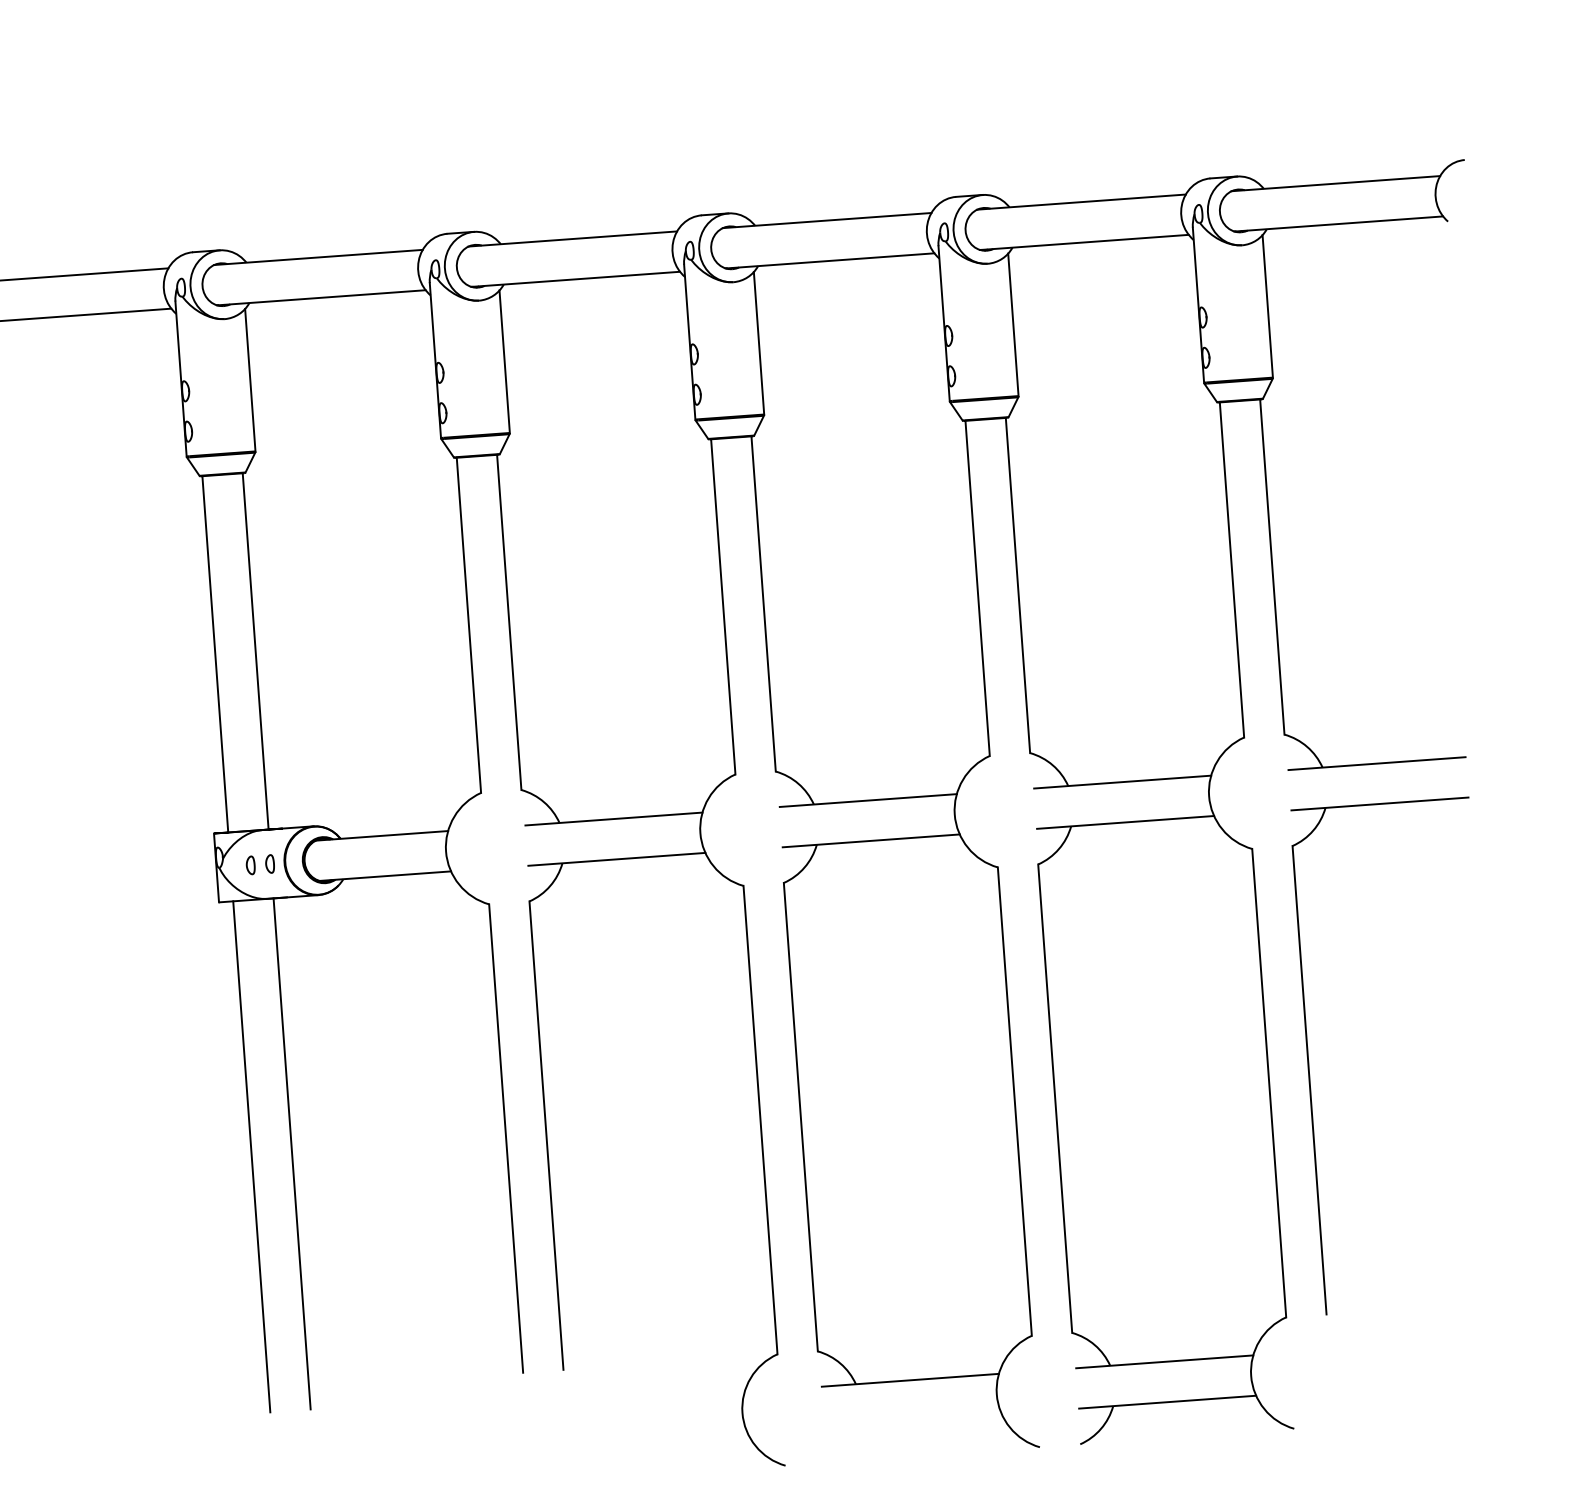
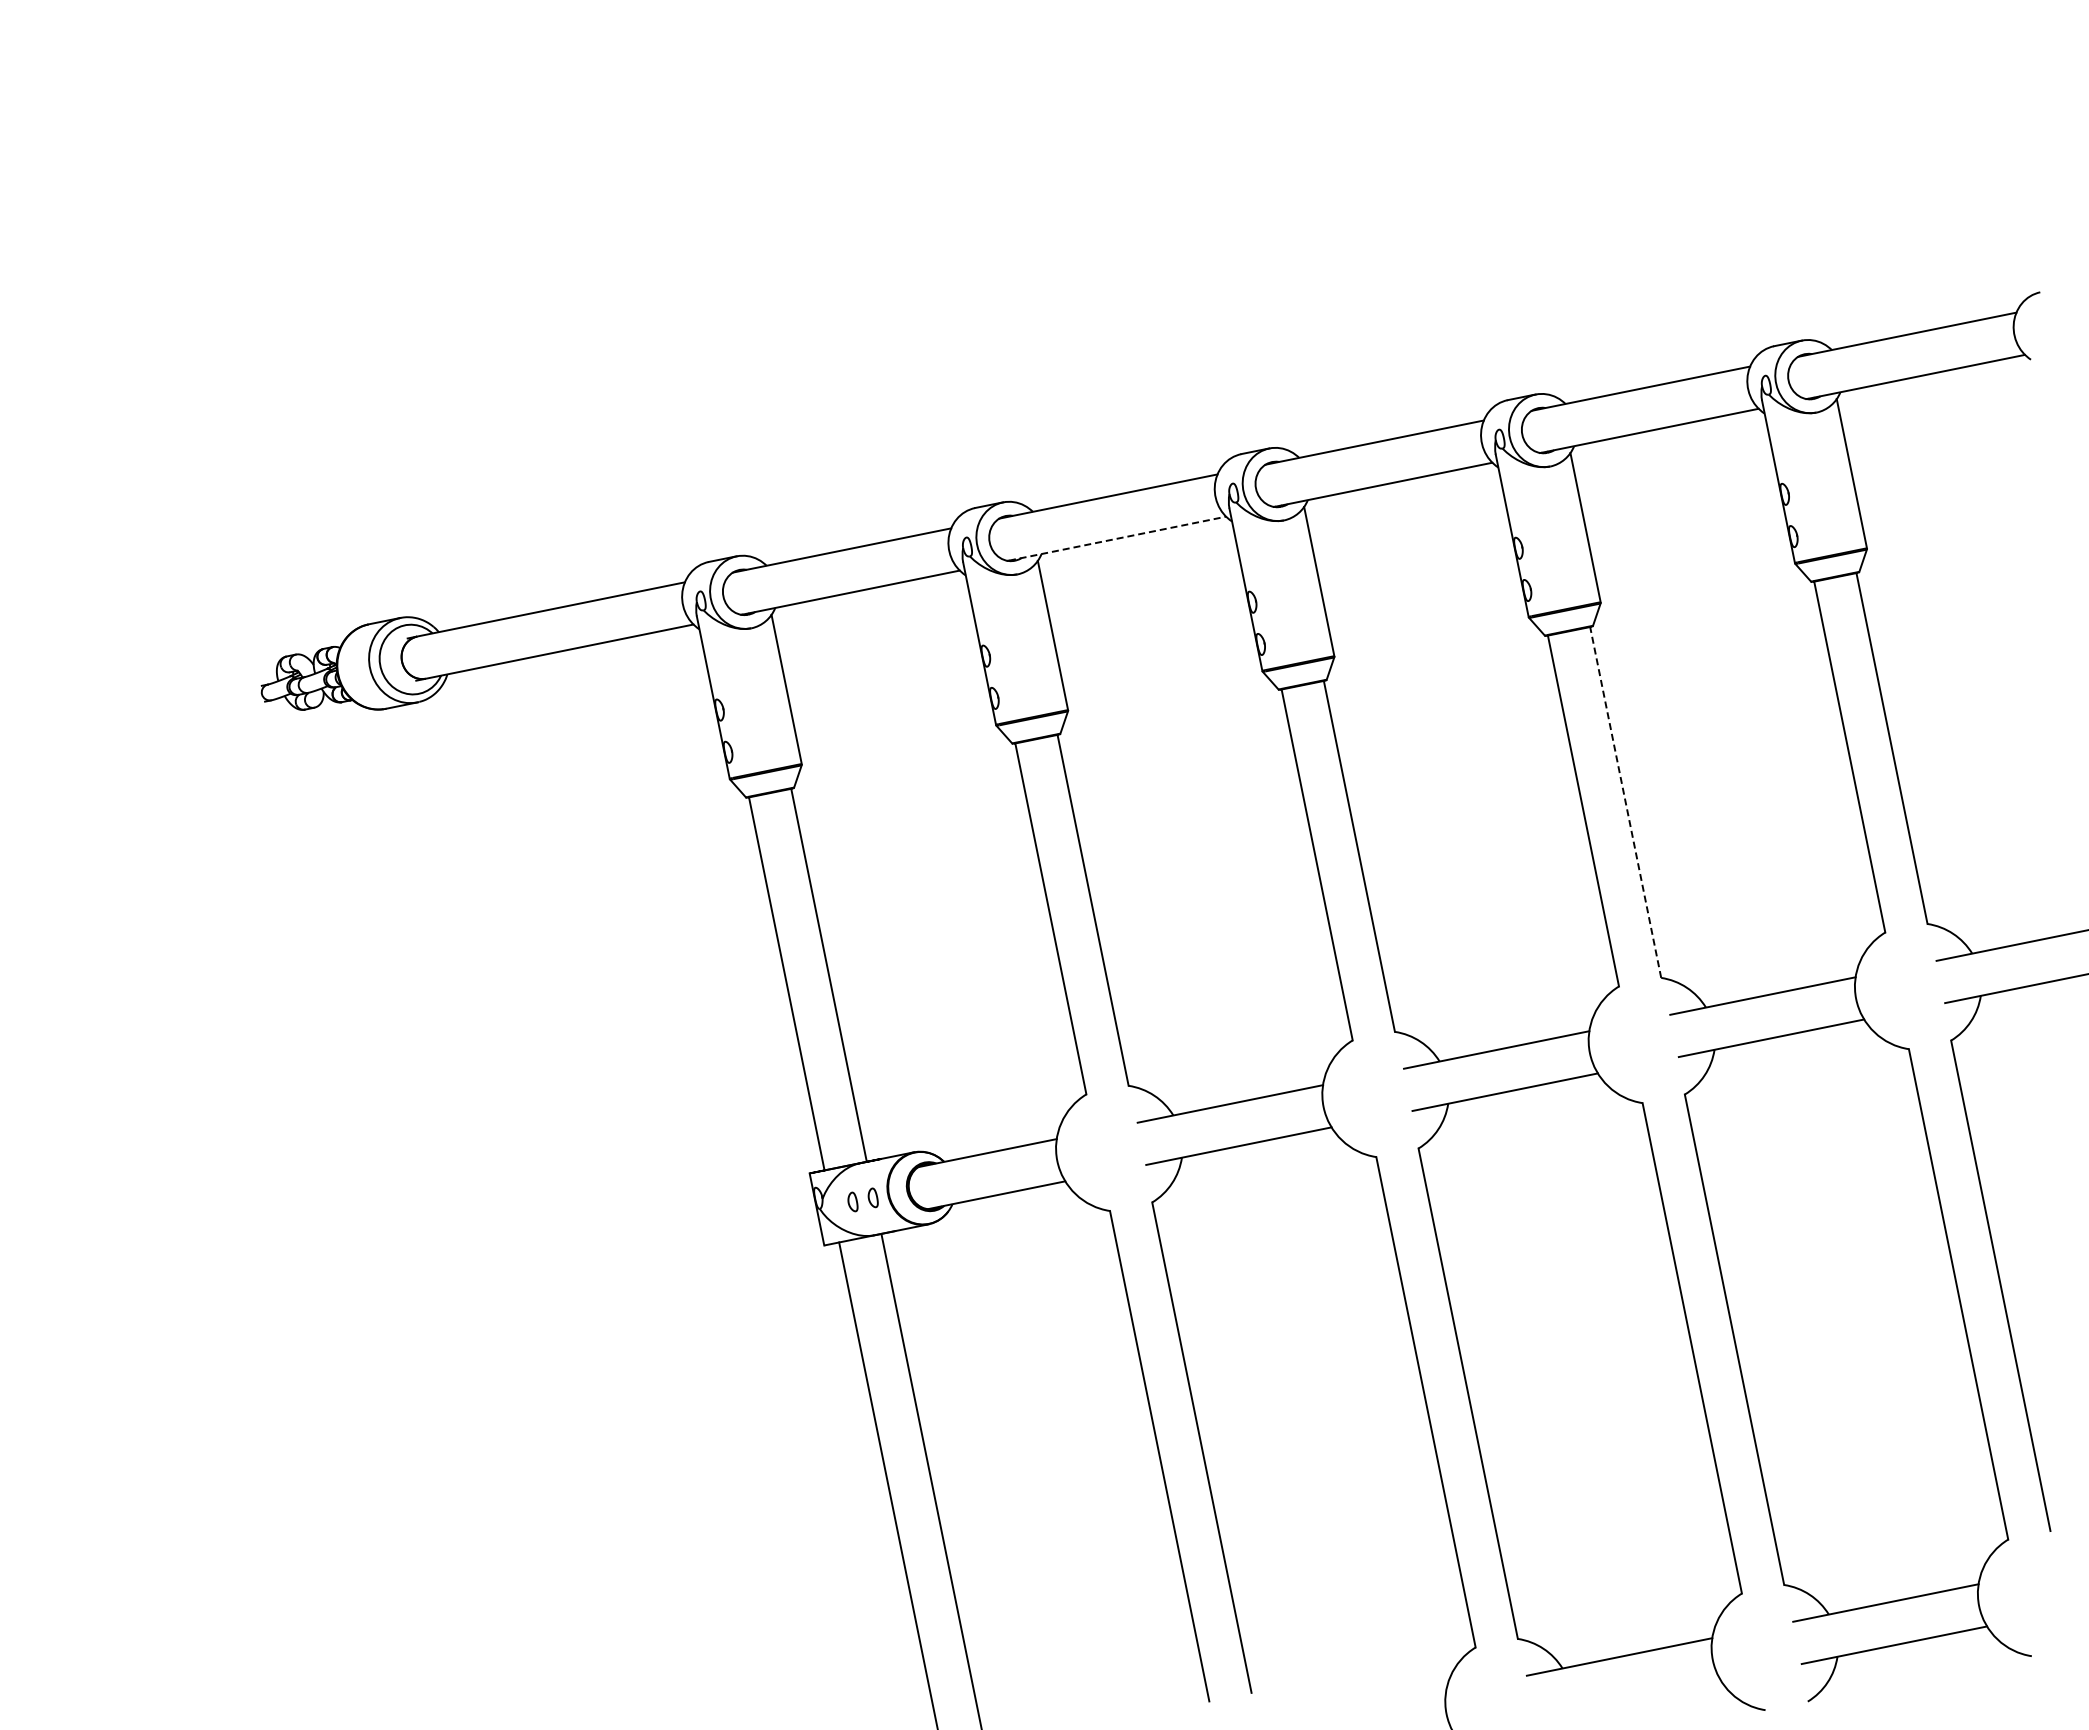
line: (576, 279) -> (1117, 538), solid -> dashed
line: (1017, 584) -> (1625, 801), solid -> dashed

